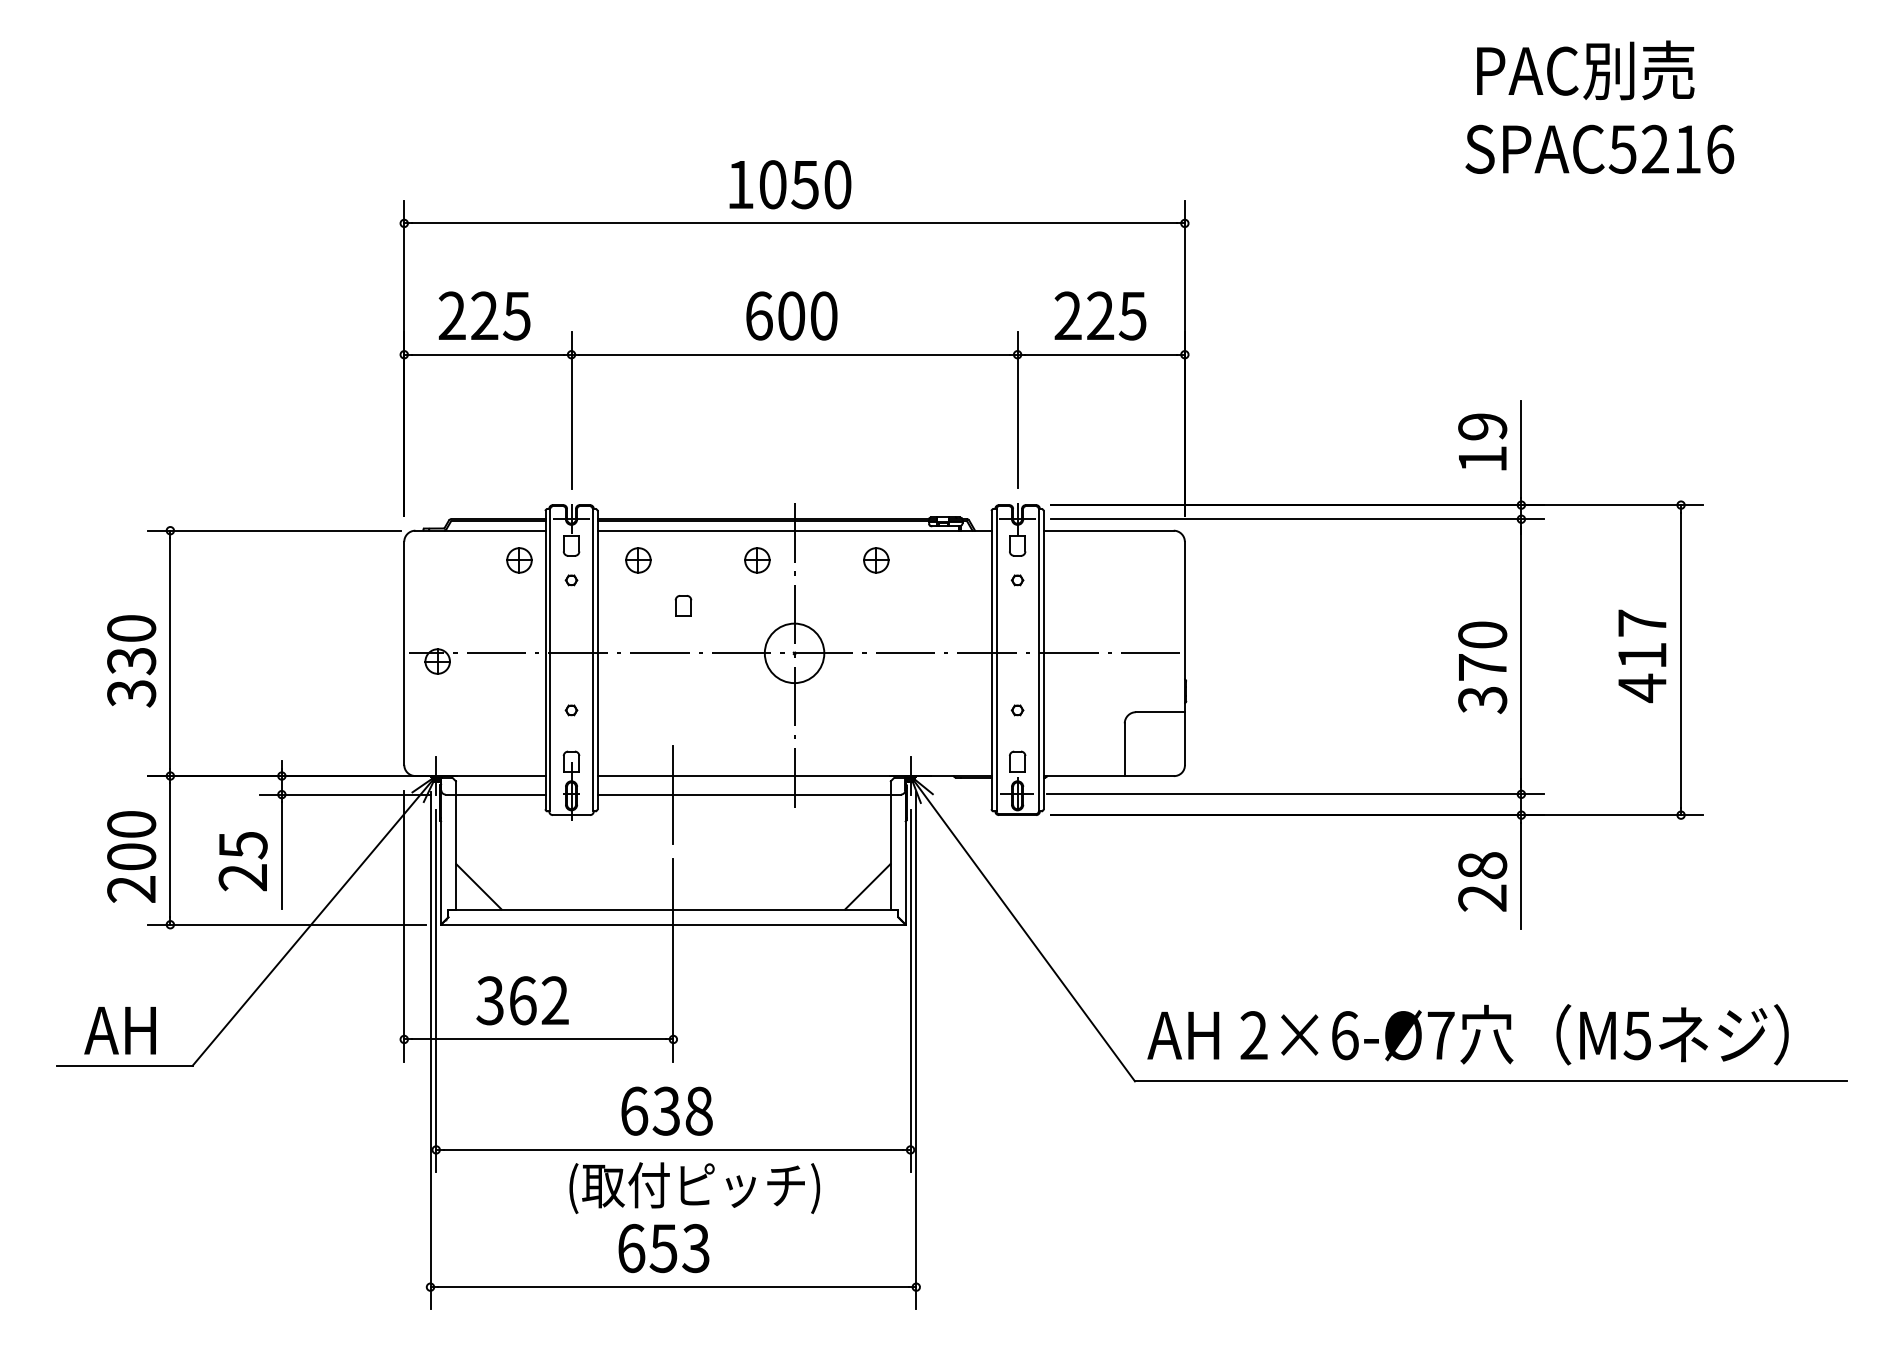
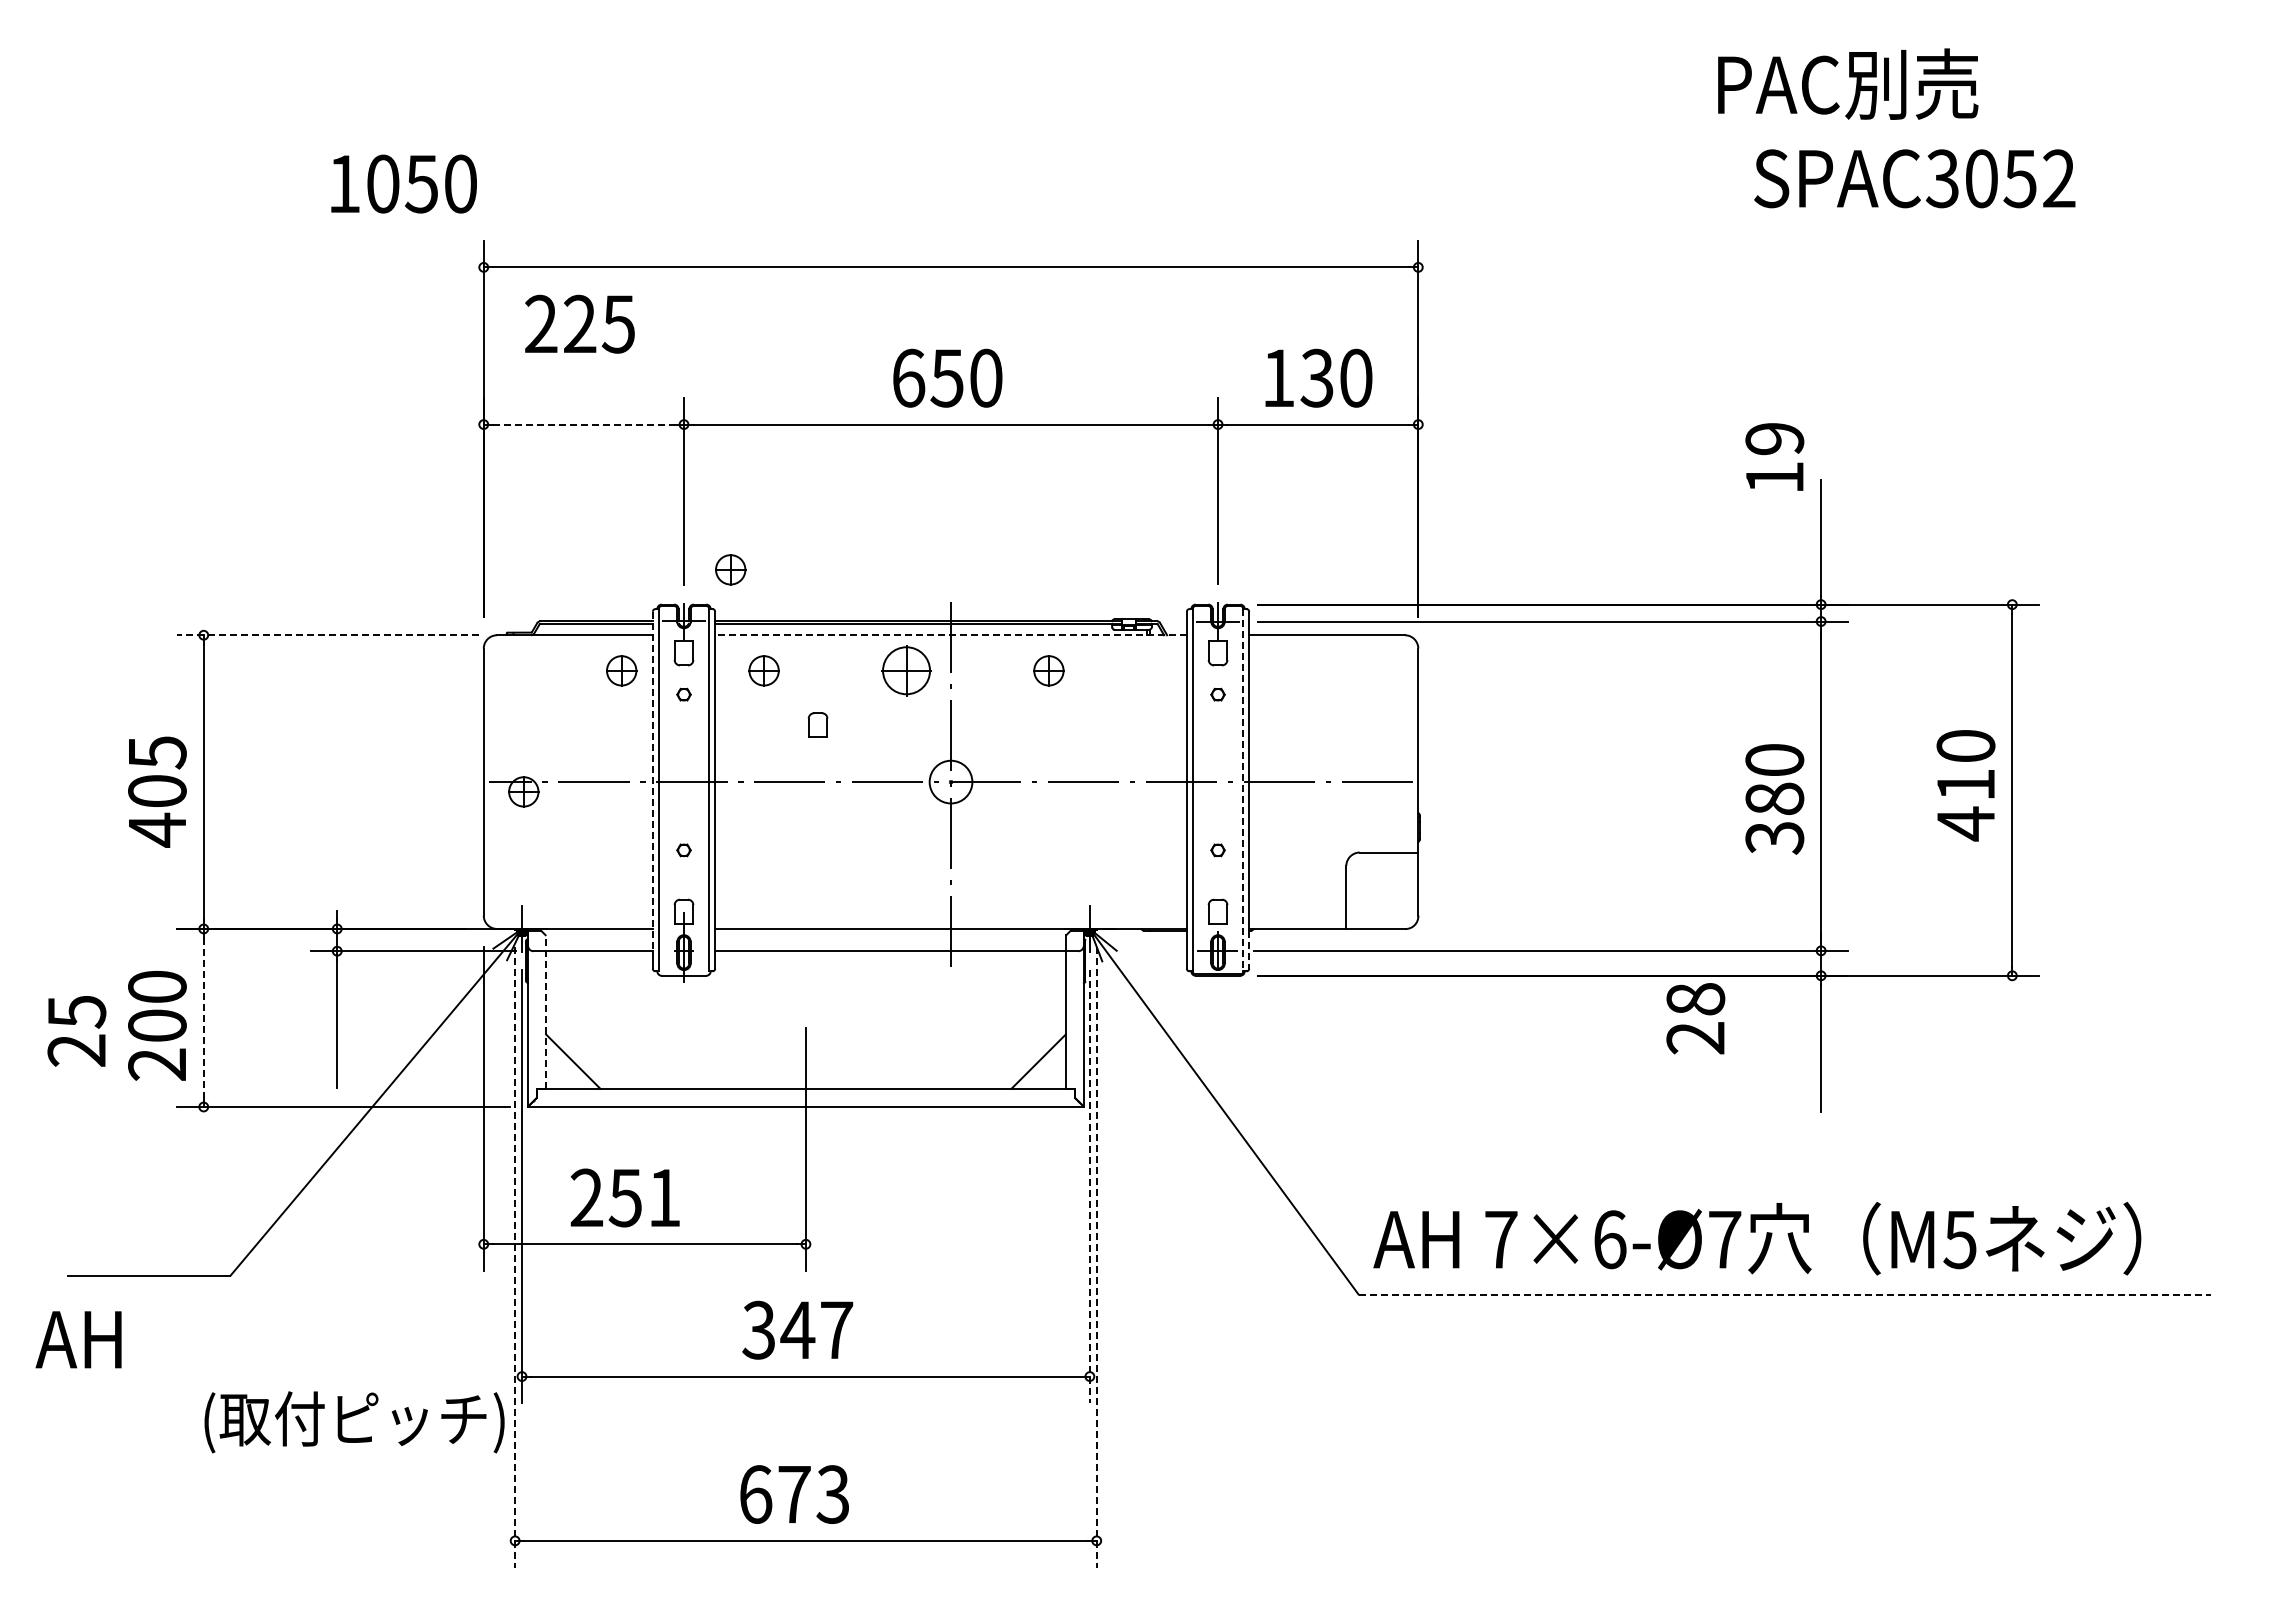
text: (1585, 69) -> (1848, 83), moved
text: (1671, 149) -> (2000, 178), SPAC5216 -> SPAC3052
text: (789, 184) -> (403, 183), moved
text: (484, 315) -> (579, 323), moved
text: (790, 315) -> (946, 377), 600 -> 650
text: (1100, 315) -> (1317, 377), 225 -> 130
line: (488, 354) -> (584, 424), solid -> dashed
text: (1482, 441) -> (1774, 456), moved
part: (610, 475) -> (730, 569), added
line: (273, 530) -> (327, 635), solid -> dashed
line: (794, 530) -> (951, 635), solid -> dashed
part: (757, 560) -> (906, 670), size x1.6
text: (1641, 622) -> (1965, 745), 417 -> 410
line: (545, 652) -> (652, 781), solid -> dashed
circle: (794, 652) -> (950, 781), size x0.6
line: (1038, 660) -> (1243, 790), solid -> dashed
text: (131, 661) -> (157, 791), 330 -> 405
text: (1482, 667) -> (1774, 798), 370 -> 380
line: (1043, 793) -> (1249, 949), solid -> dashed
line: (673, 794) -> (805, 950), removed
line: (455, 845) -> (545, 1012), solid -> dashed
line: (170, 850) -> (203, 1018), solid -> dashed
text: (242, 861) -> (76, 1031), moved
text: (1482, 881) -> (1695, 1018), moved
line: (910, 991) -> (1089, 1186), solid -> dashed
text: (522, 1000) -> (625, 1197), 362 -> 251
text: (120, 1030) -> (78, 1339), moved
text: (1254, 1035) -> (1501, 1239), 2×6-Ø7 -> 7×6-Ø7
line: (430, 1051) -> (515, 1258), solid -> dashed
line: (916, 1051) -> (1096, 1258), solid -> dashed
line: (1491, 1081) -> (1785, 1294), solid -> dashed
text: (666, 1110) -> (797, 1329), 638 -> 347
text: (694, 1188) -> (354, 1422), moved
text: (662, 1248) -> (793, 1494), 653 -> 673

